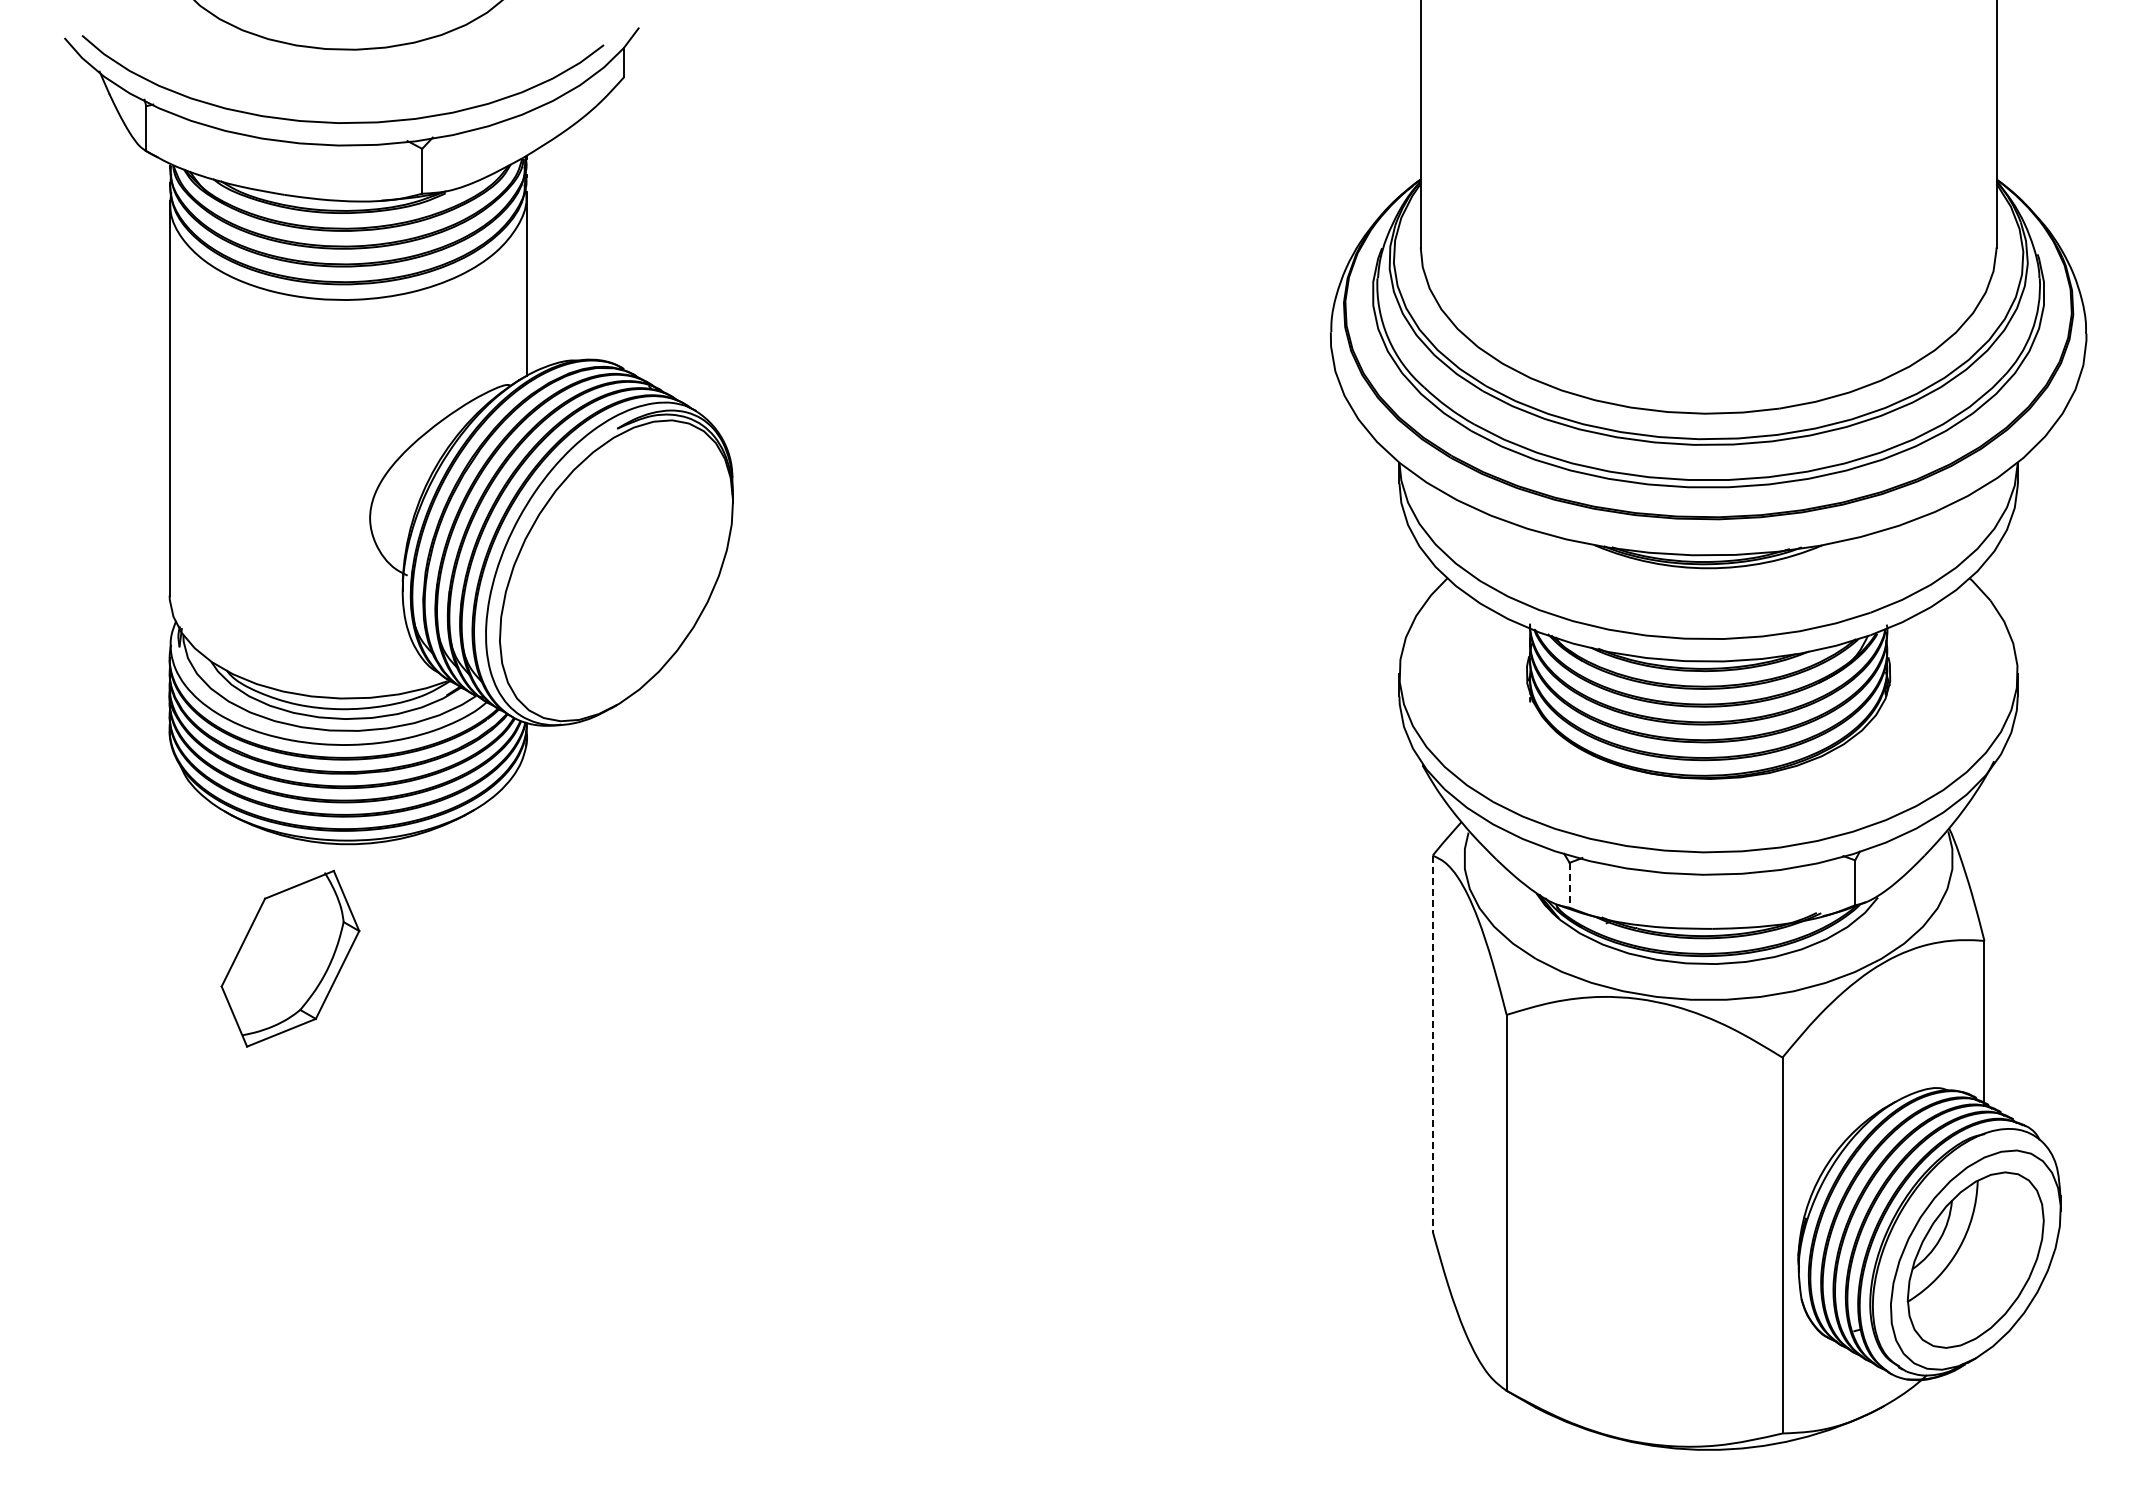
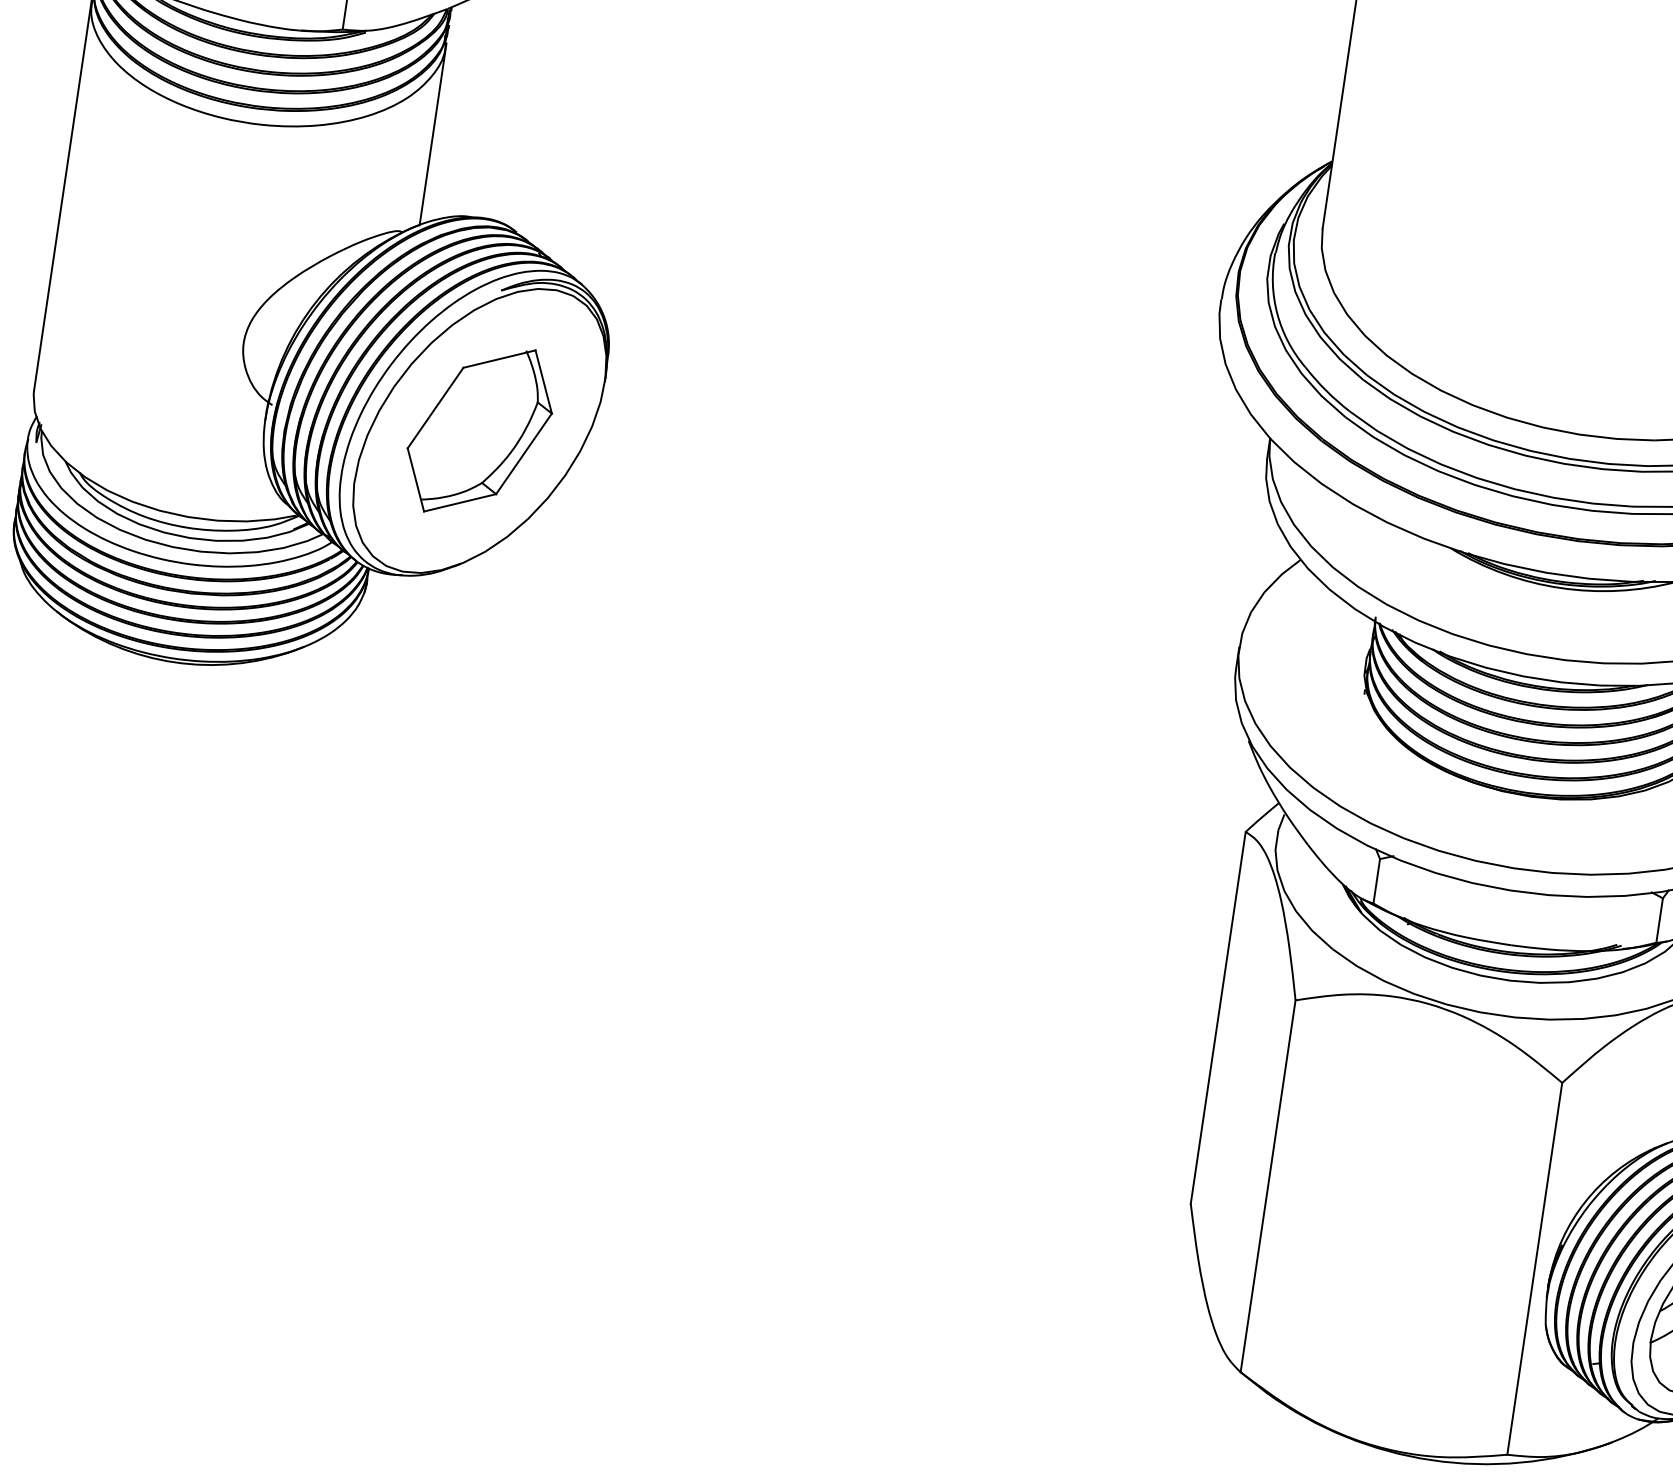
line: (1569, 885) -> (1376, 881), dashed -> solid
part: (290, 958) -> (479, 430), moved
line: (1432, 1043) -> (1218, 1017), dashed -> solid

